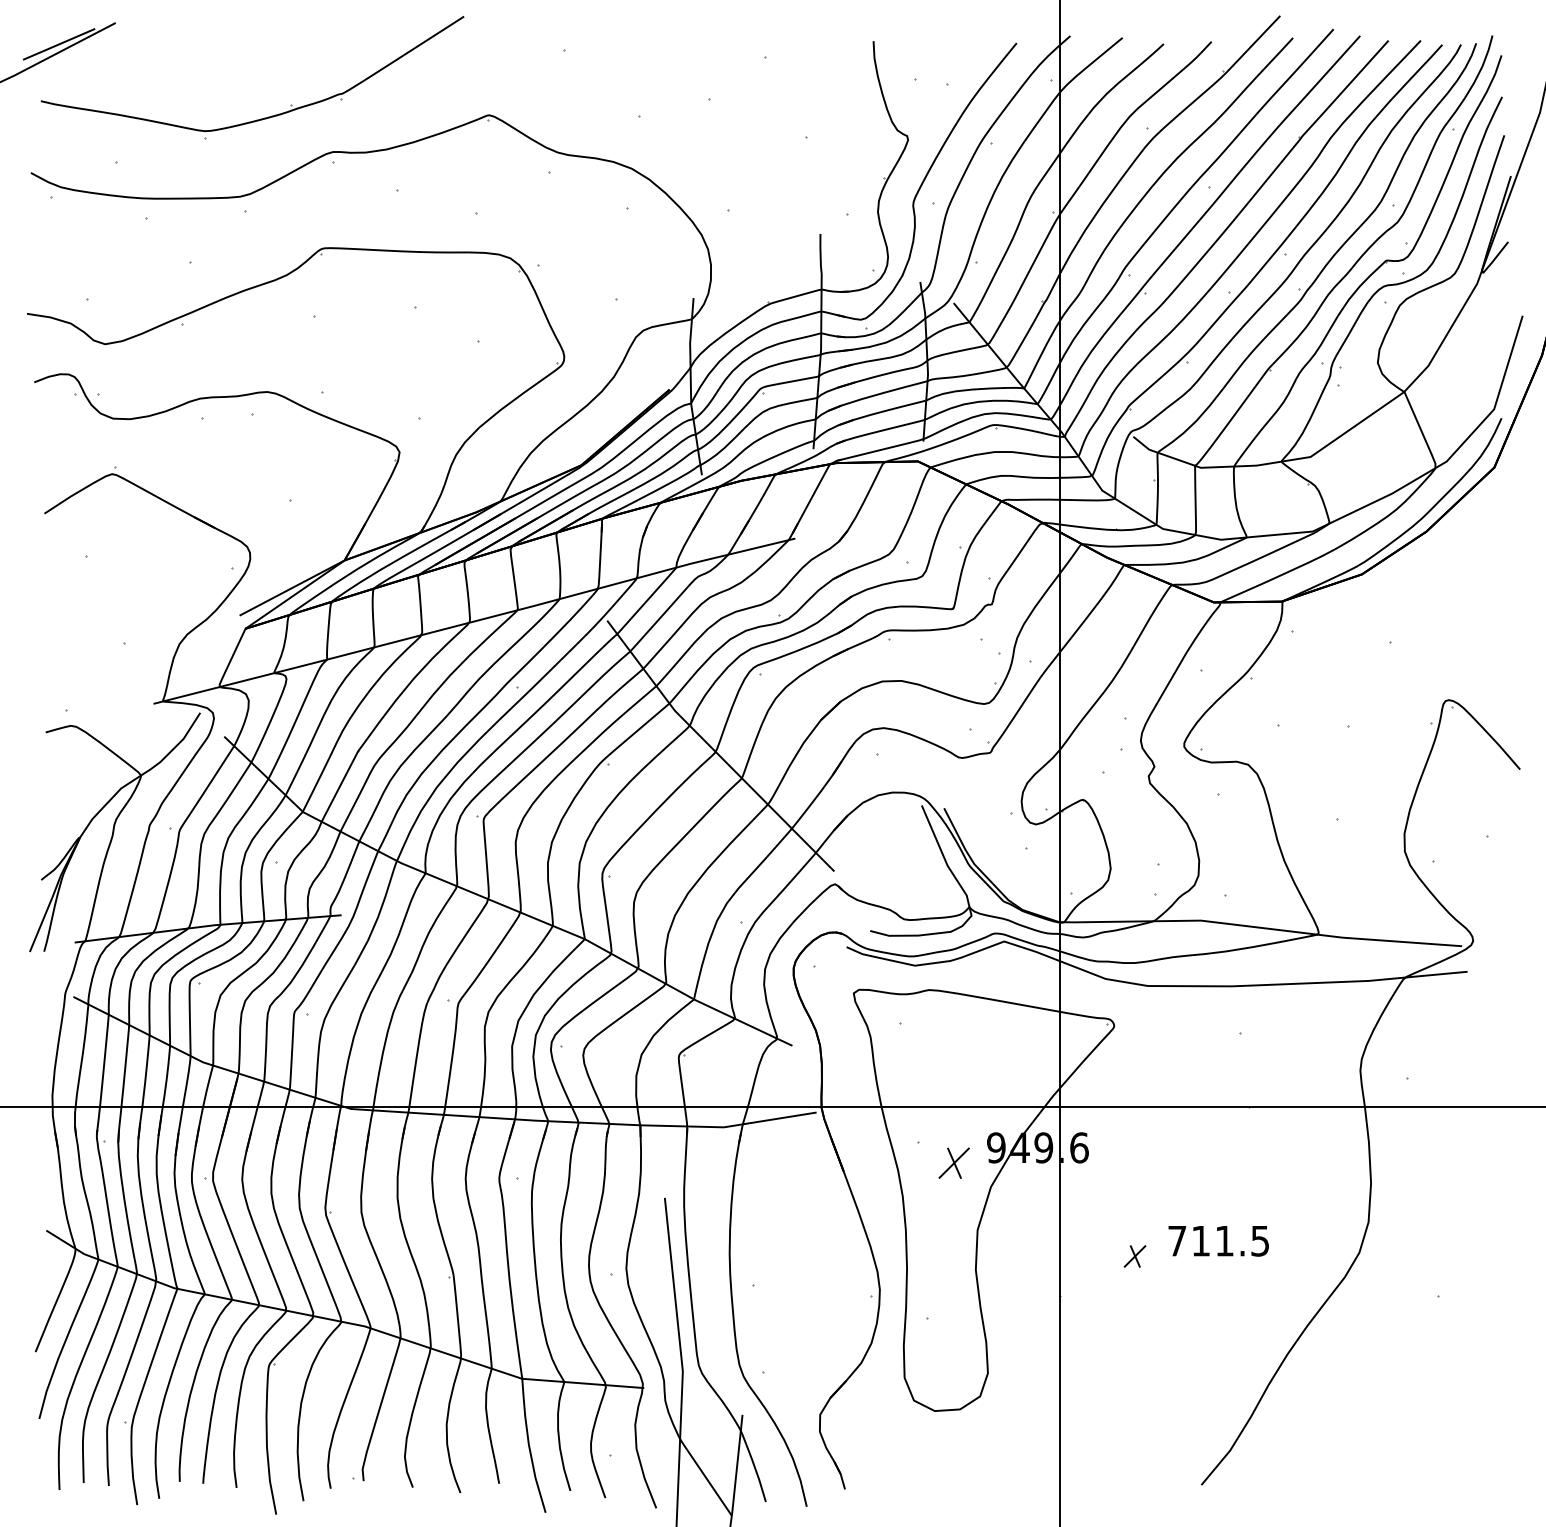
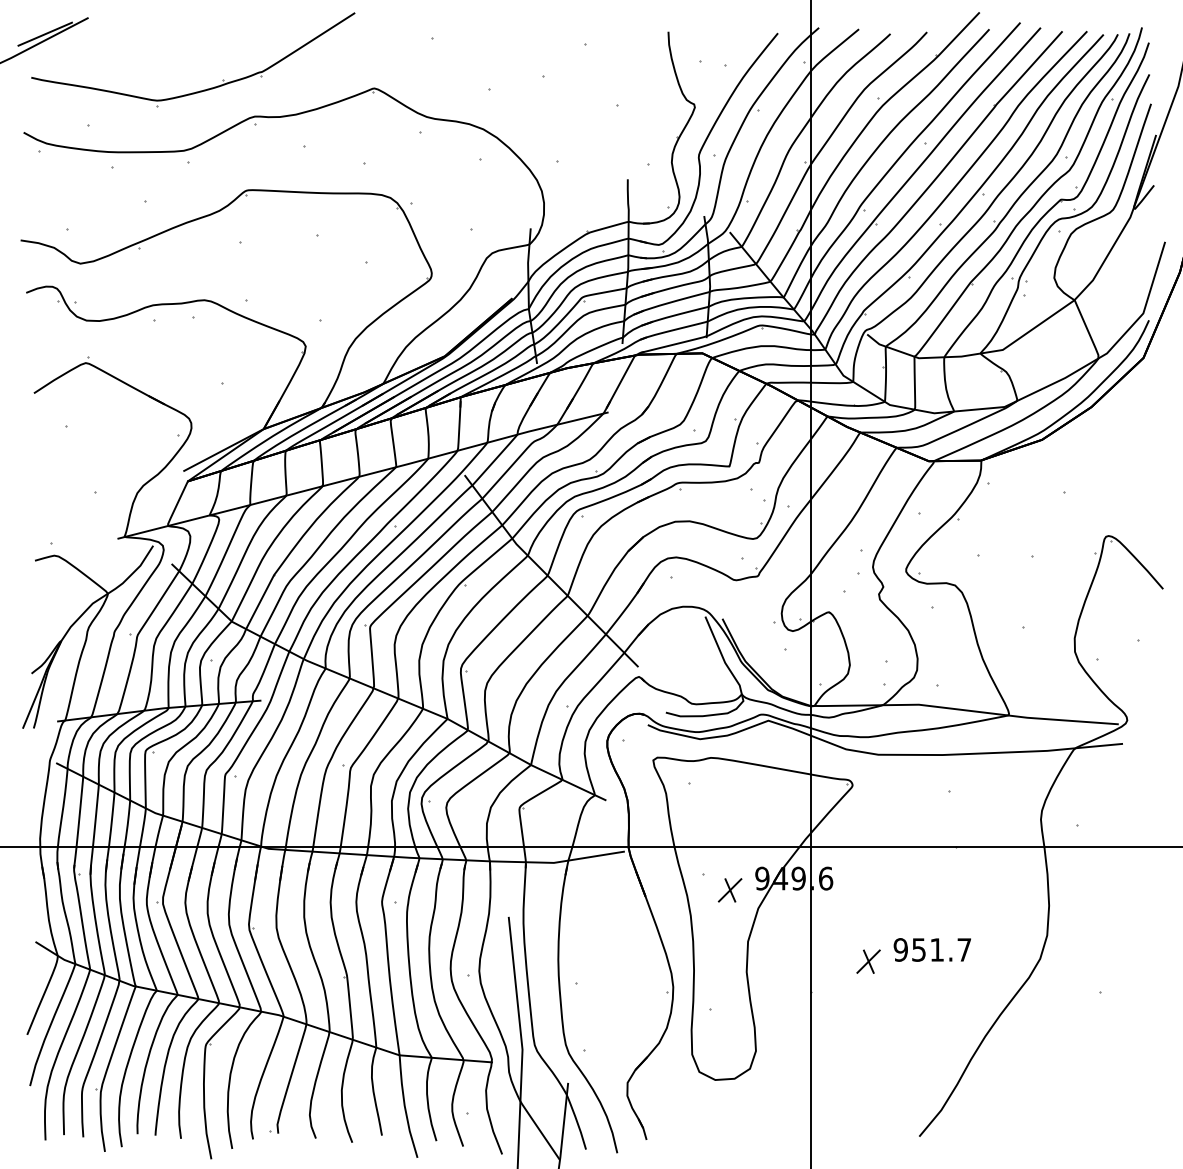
text: (1218, 1240) -> (932, 949), 711.5 -> 951.7
part: (1134, 1256) -> (868, 961), size x1.43

